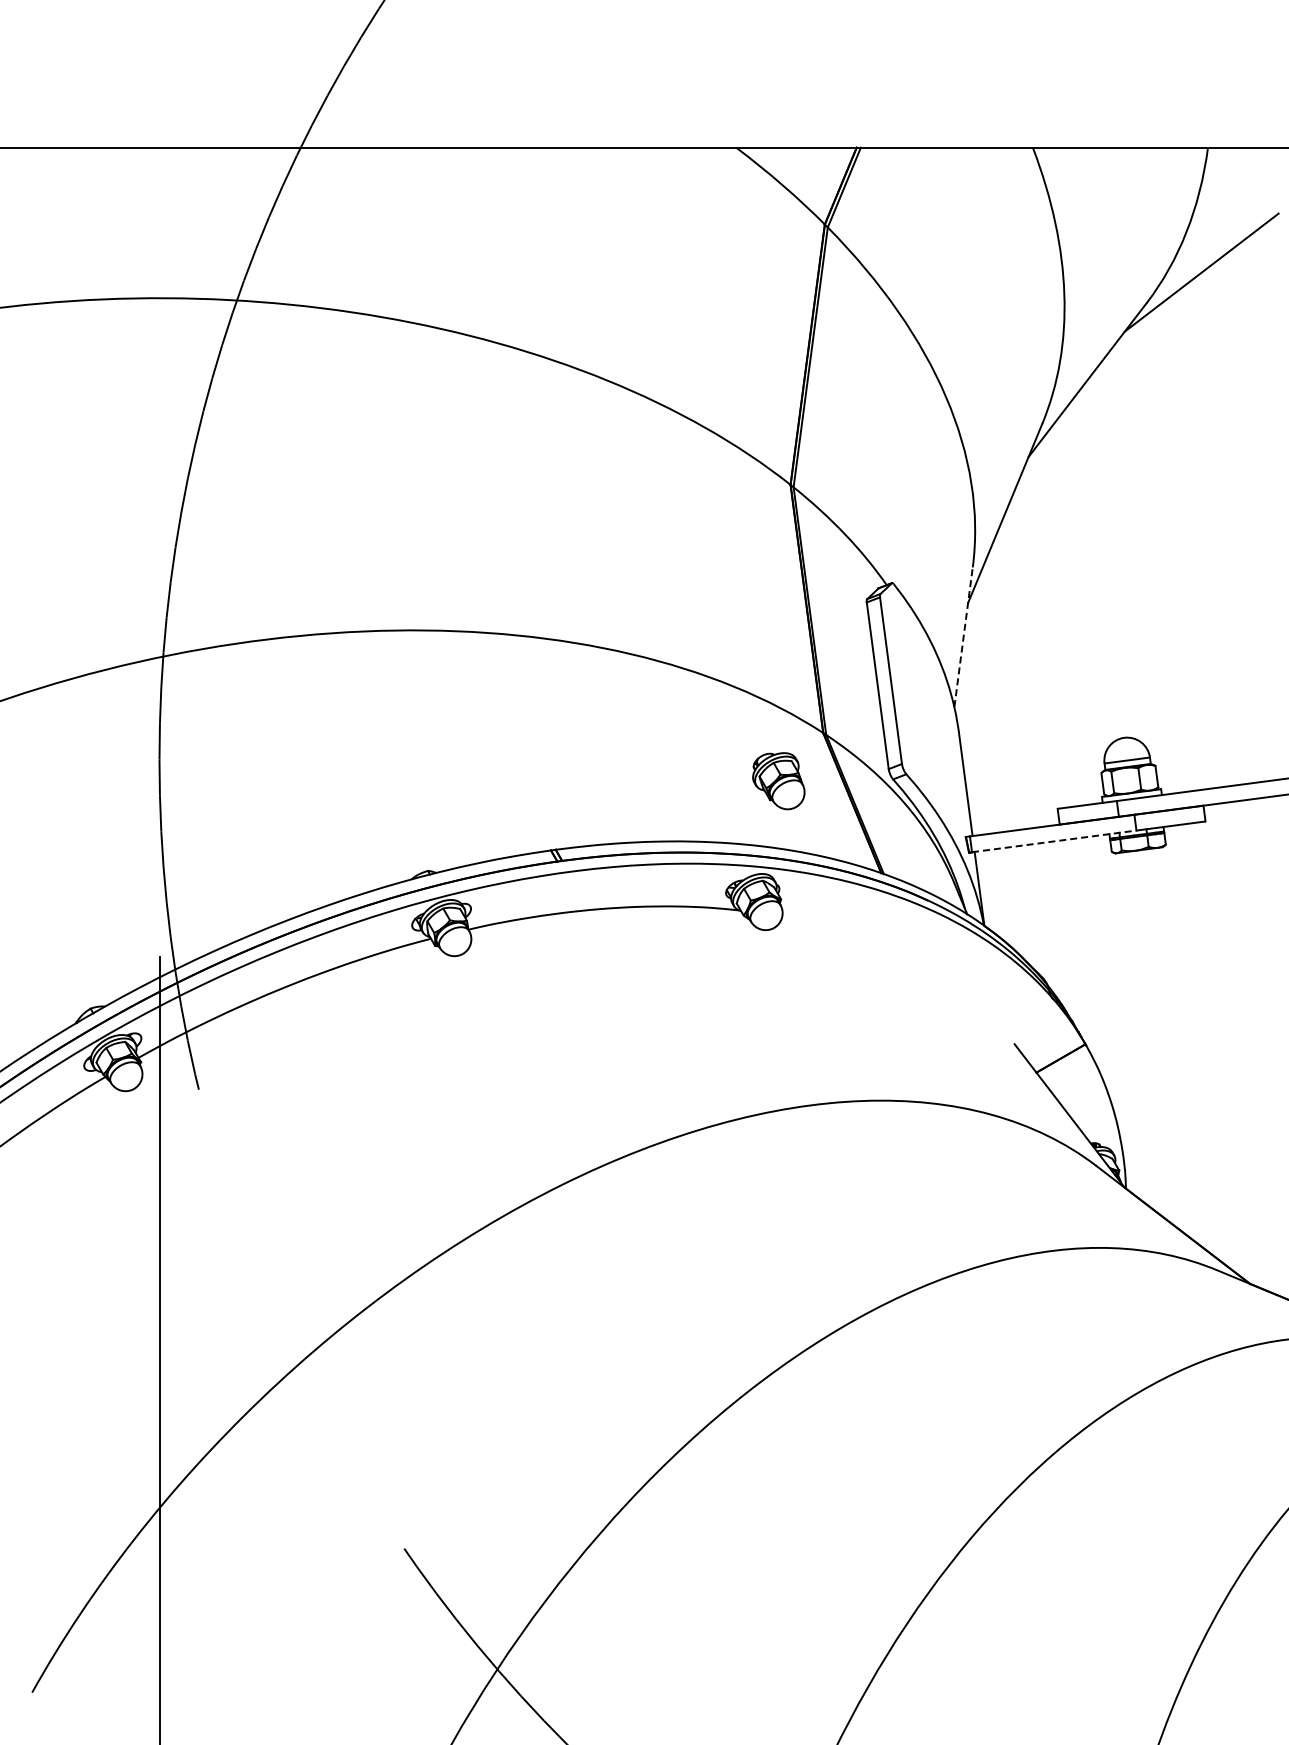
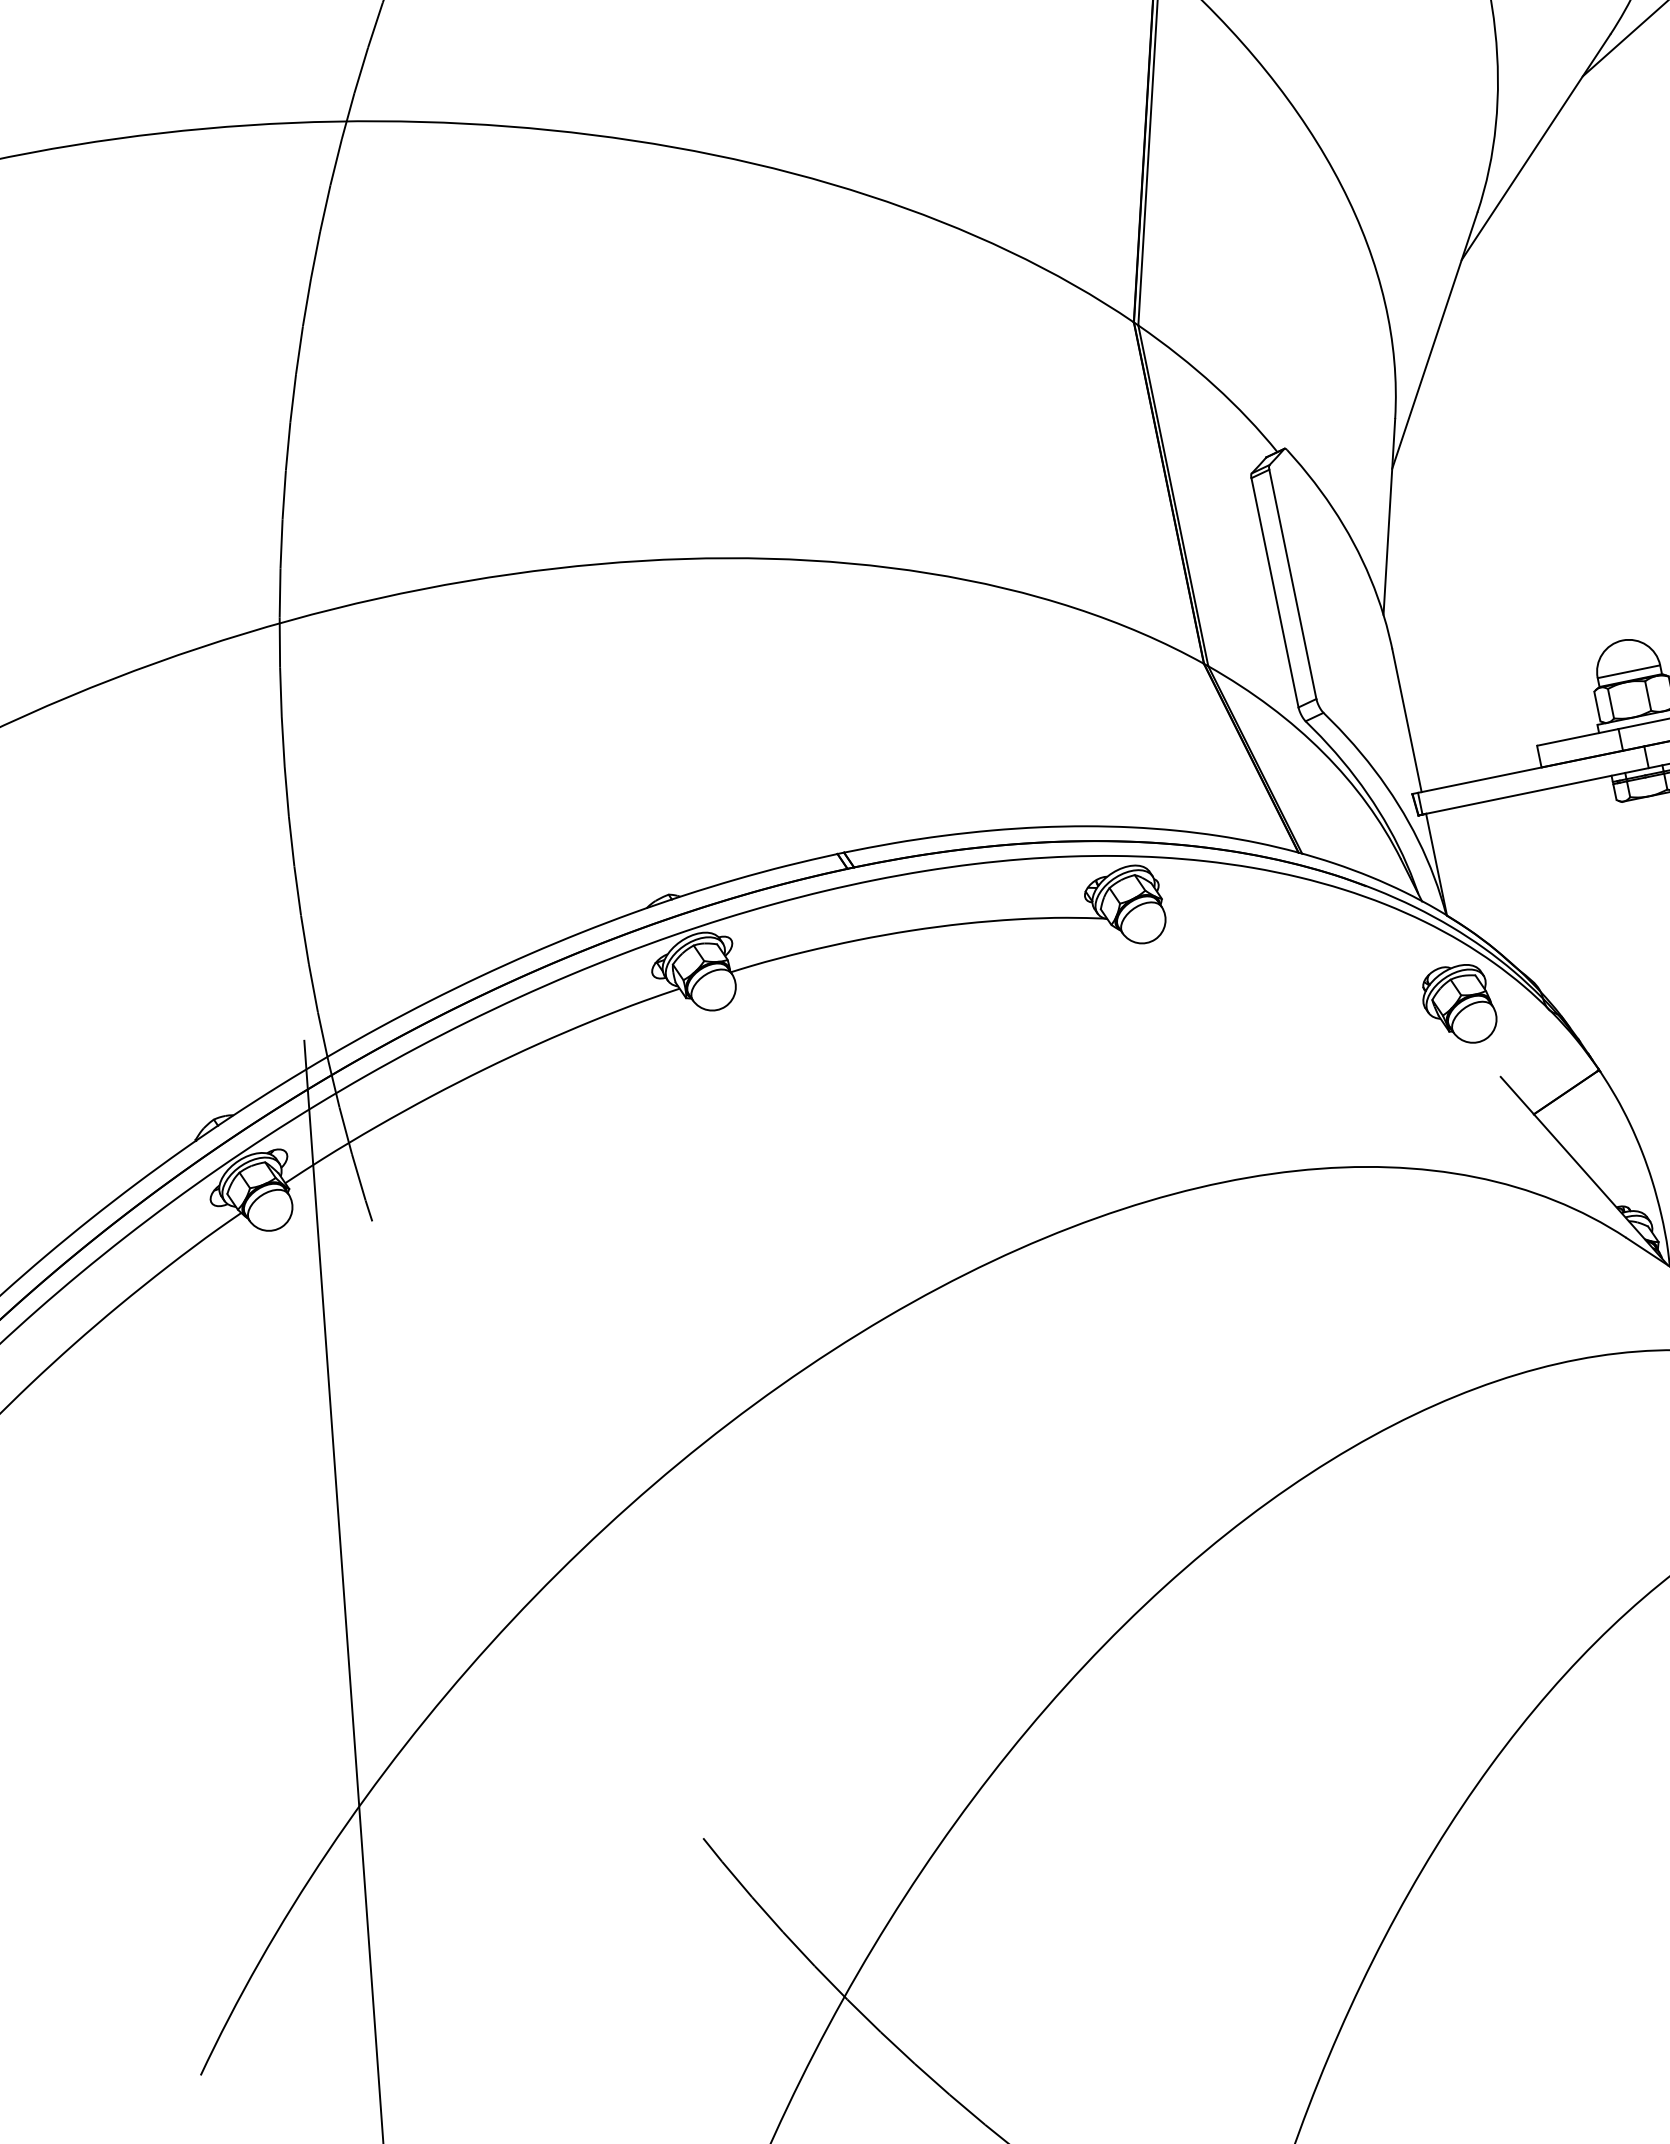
line: (963, 636) -> (1389, 515), dashed -> solid
part: (778, 781) -> (1459, 1004), moved
line: (1054, 841) -> (1535, 791), dashed -> solid

